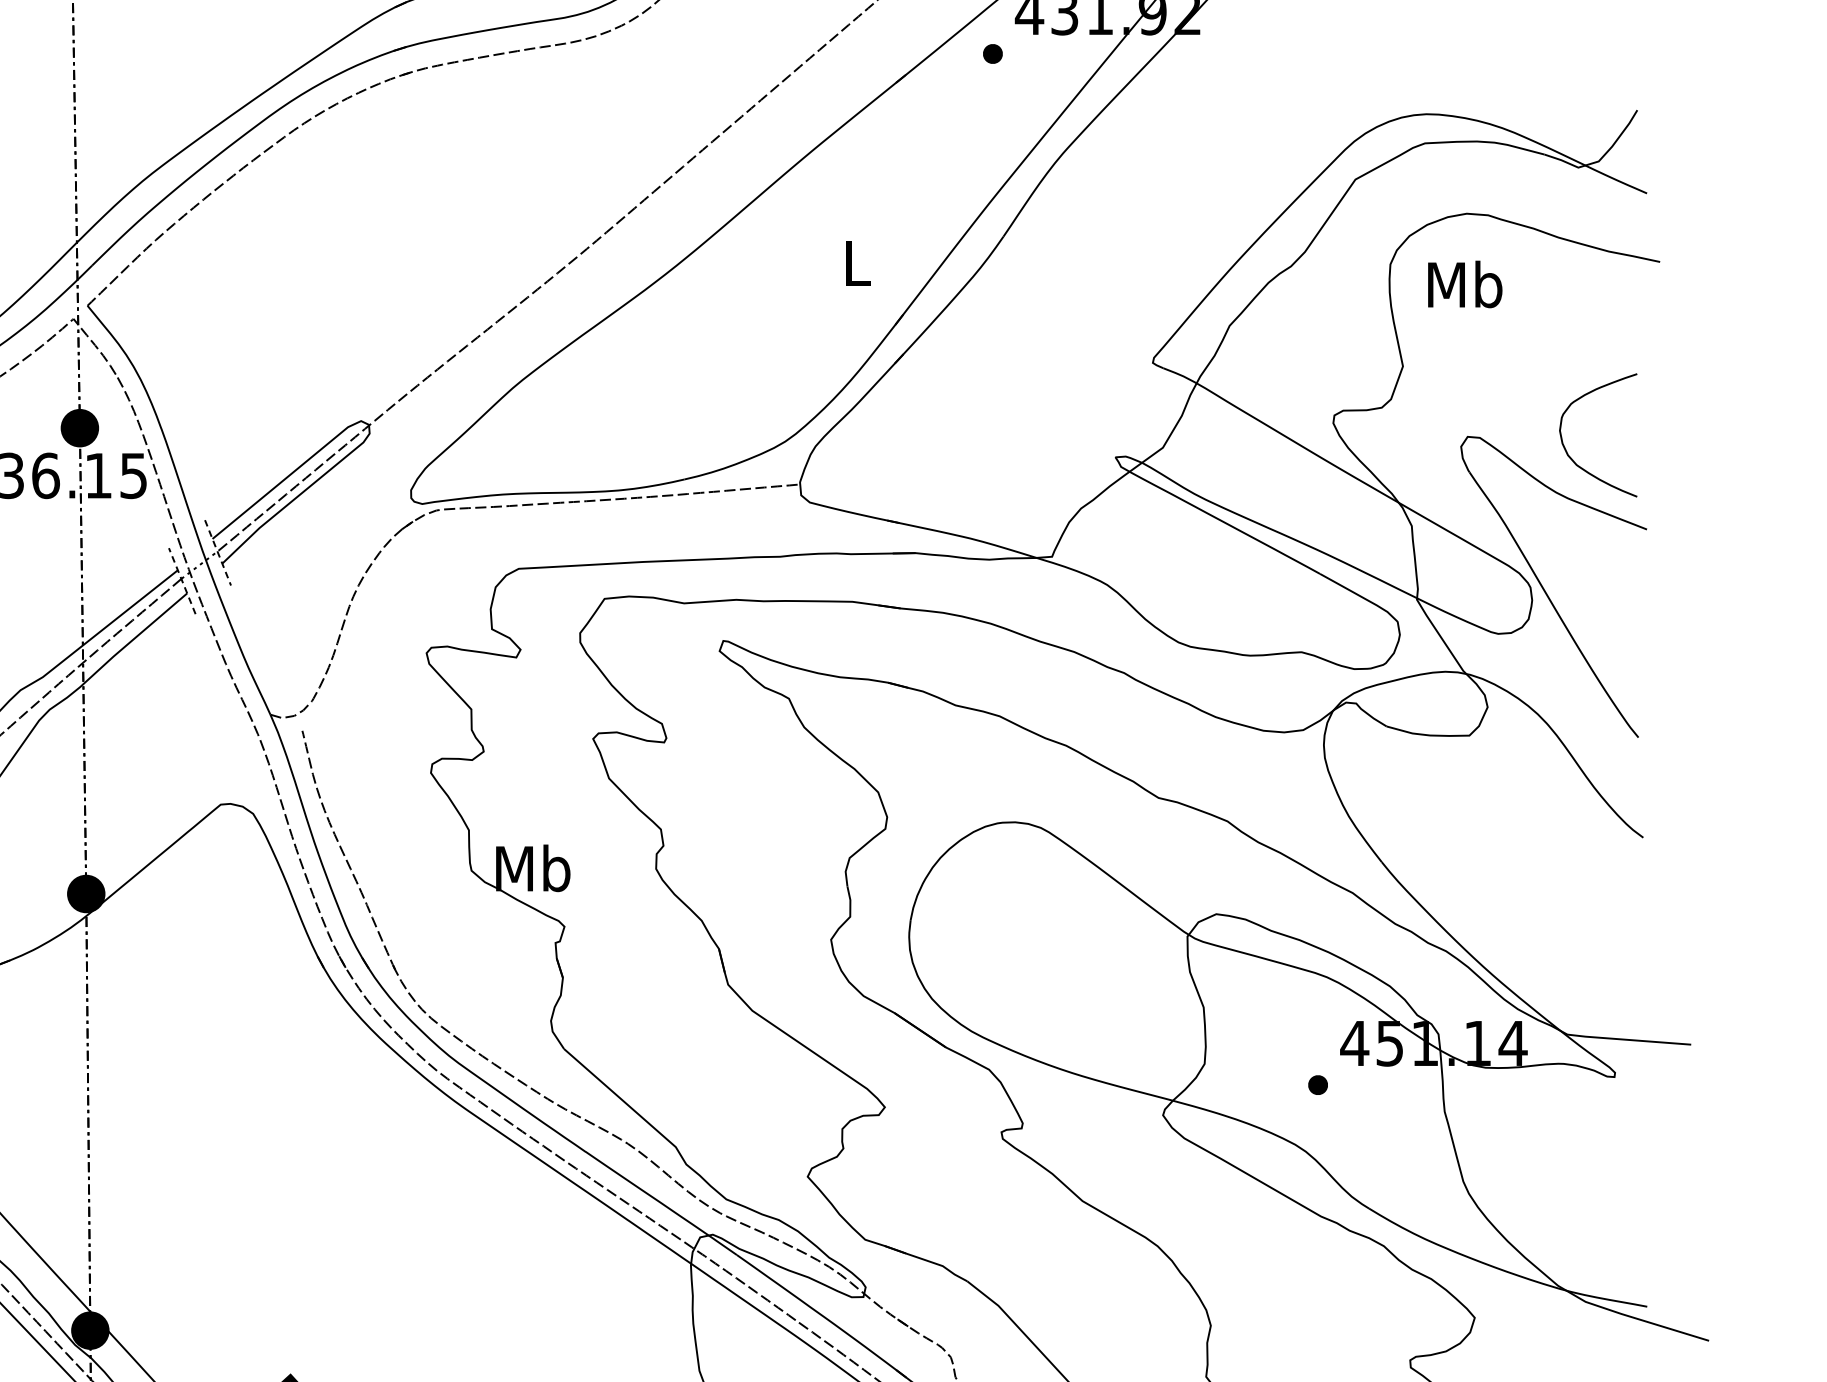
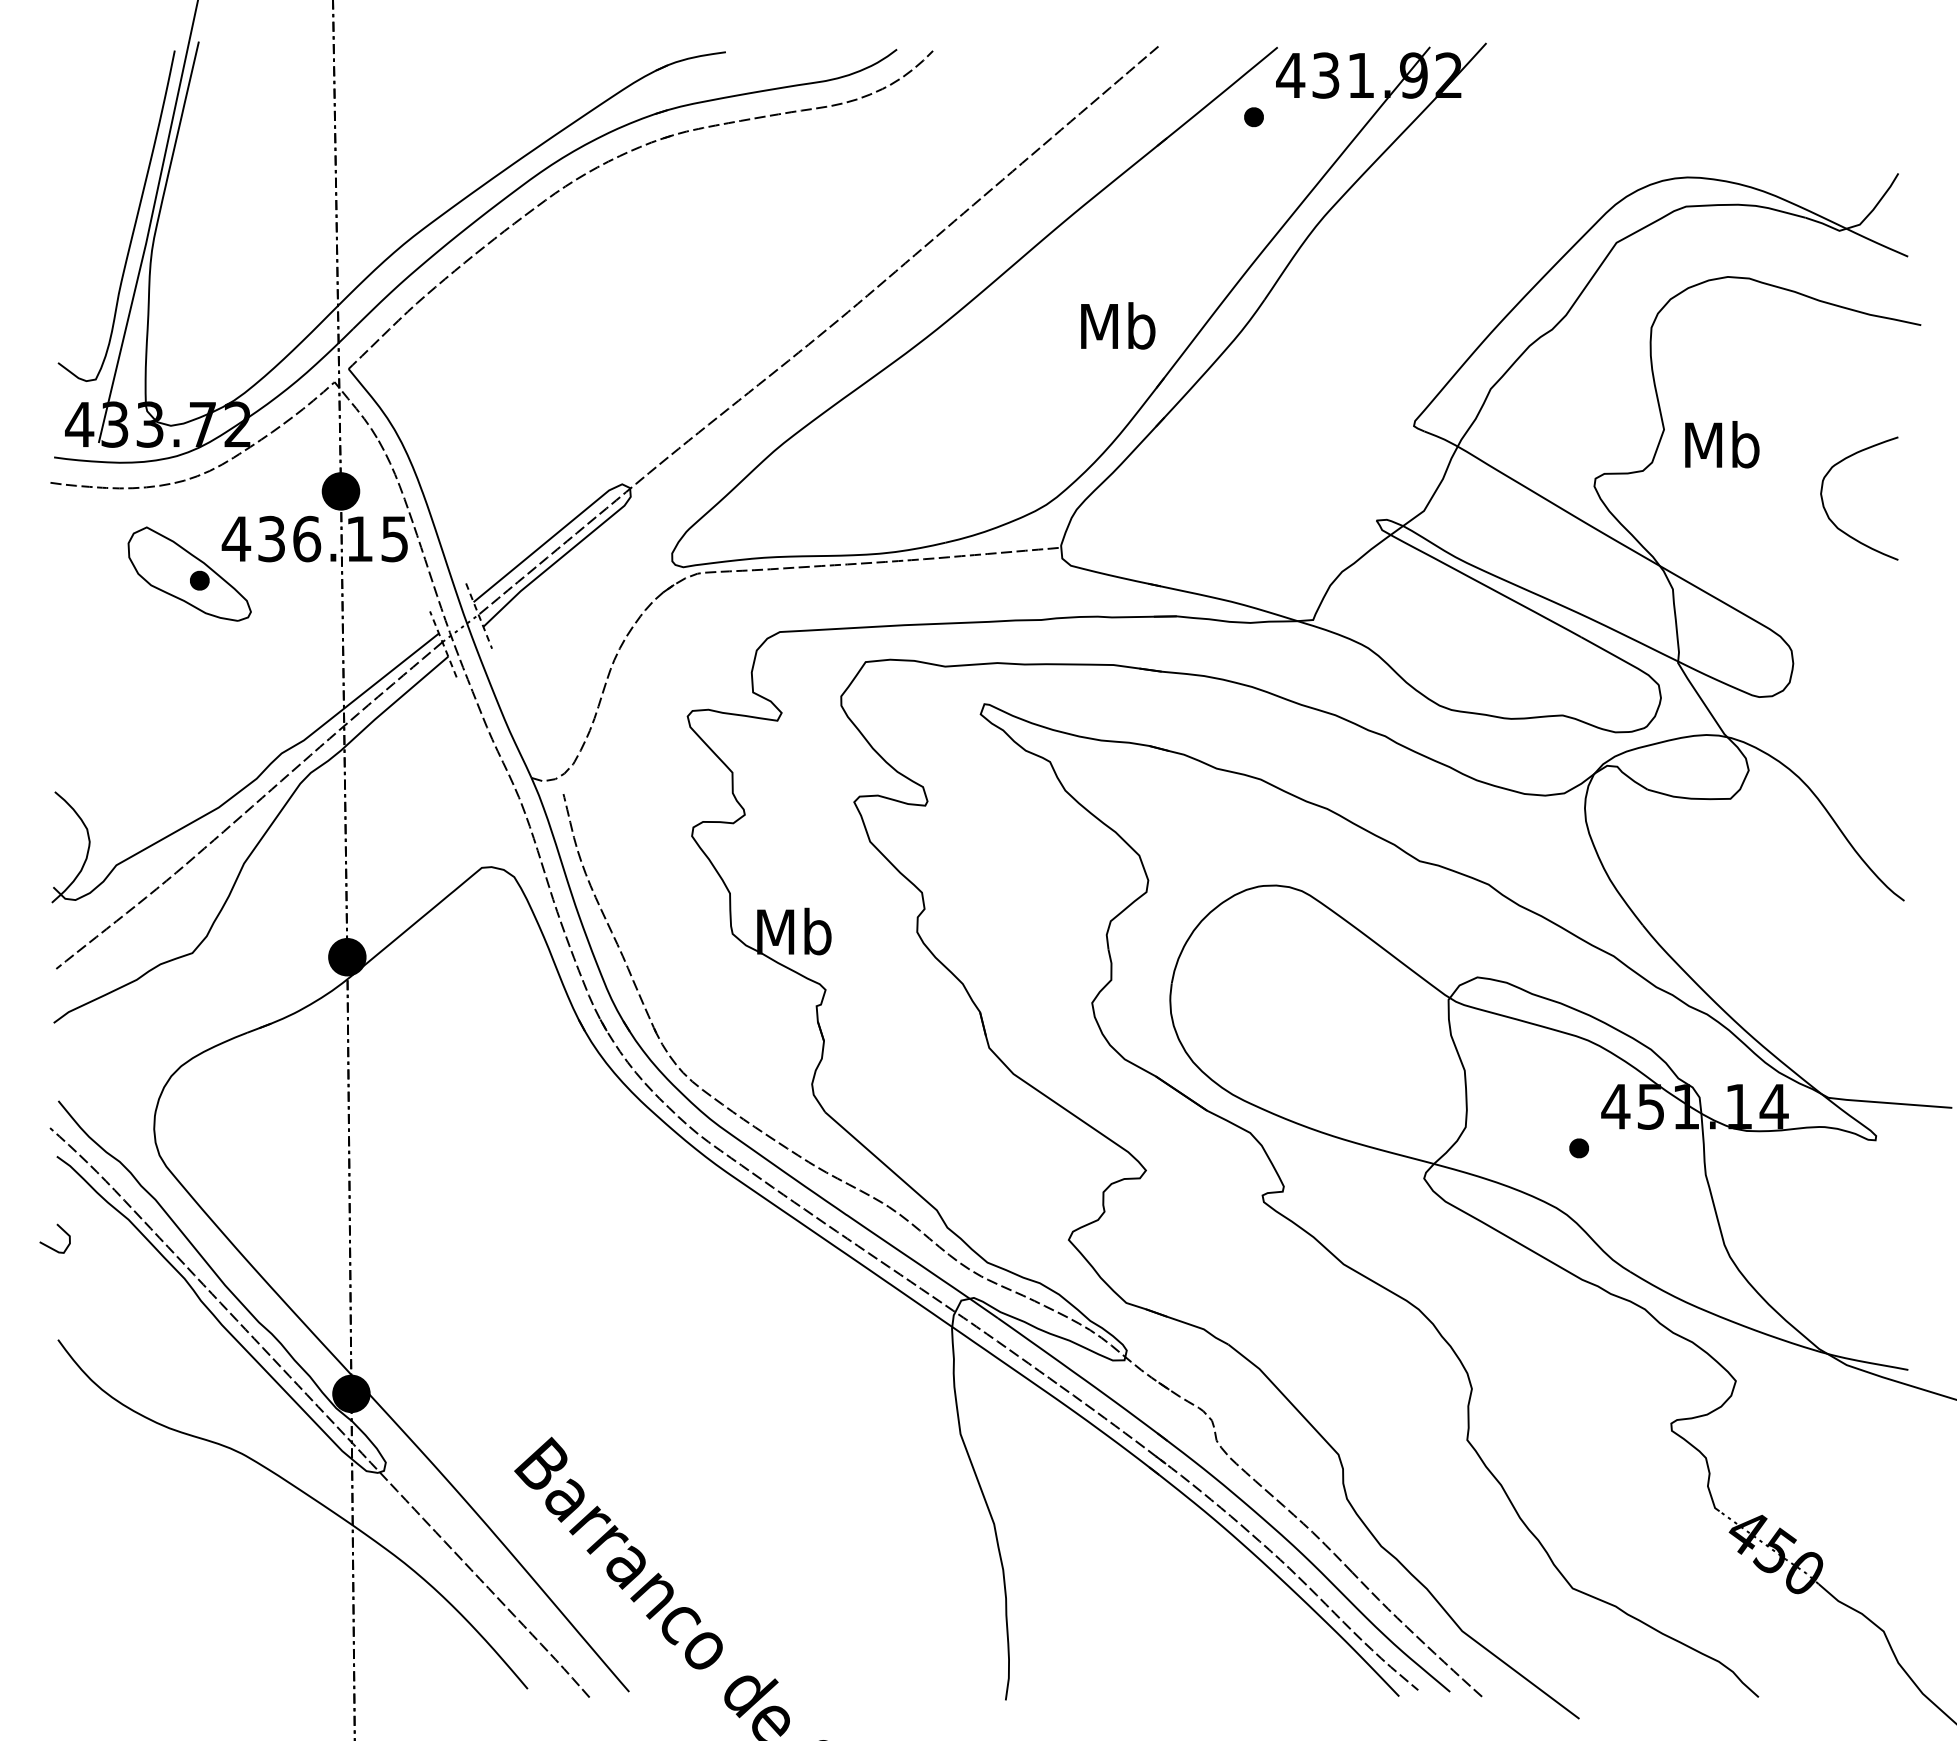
text: (857, 262) -> (1118, 325), L -> Mb
text: (1465, 284) -> (1722, 444), moved
part: (1547, 593) -> (1808, 656), removed

